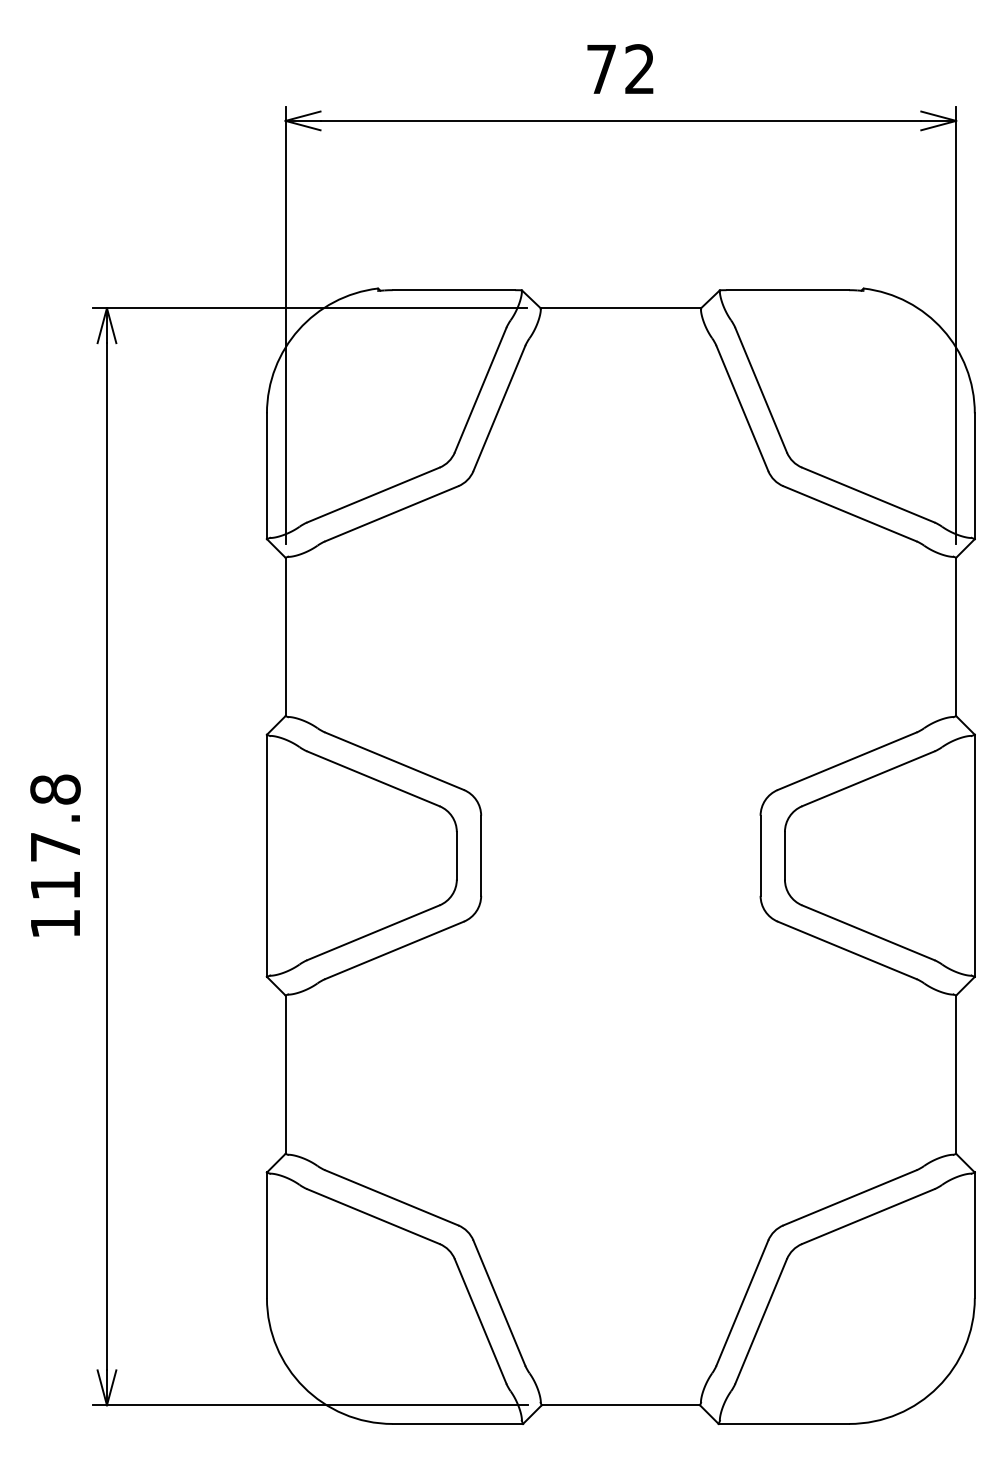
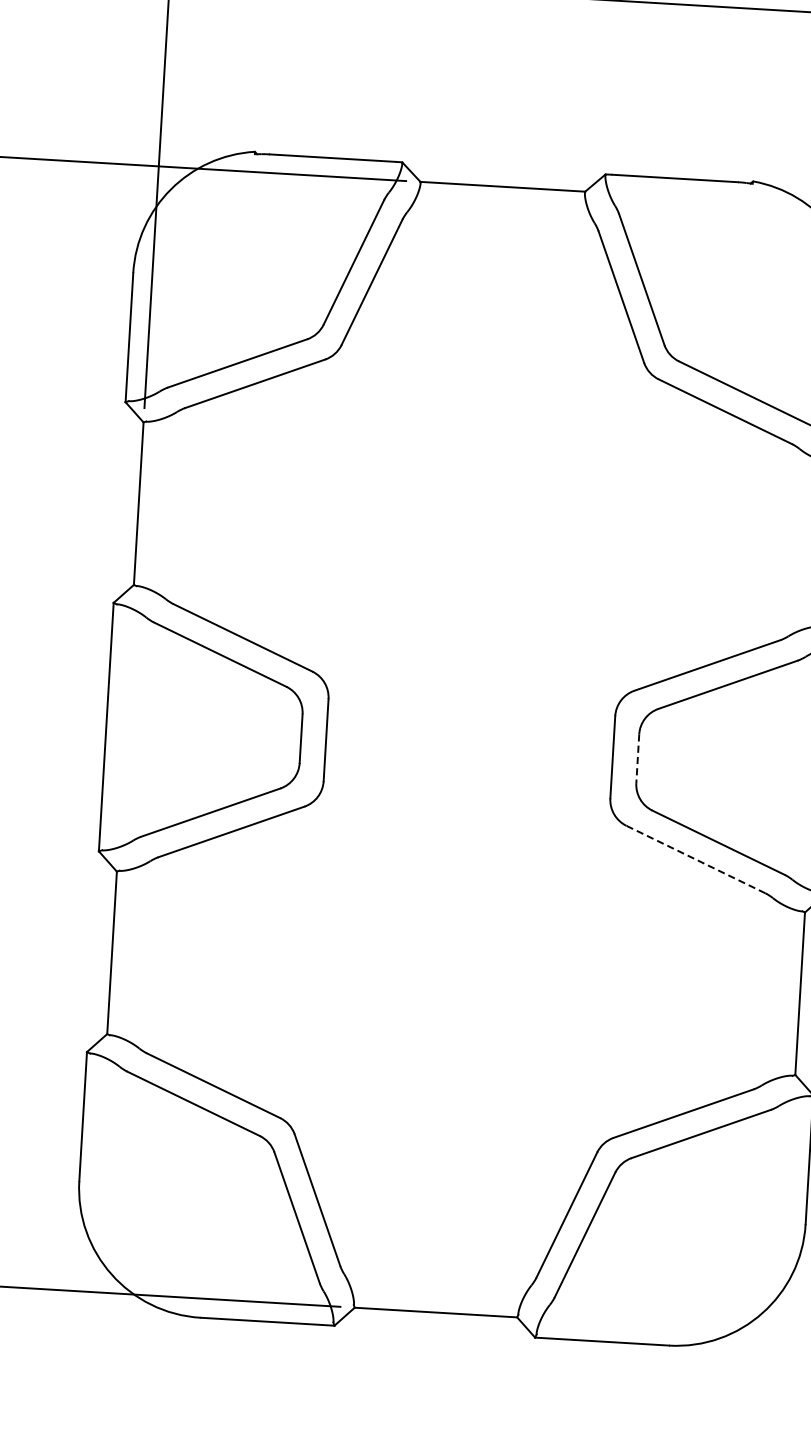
line: (784, 855) -> (637, 758), solid -> dashed
line: (846, 950) -> (695, 859), solid -> dashed

